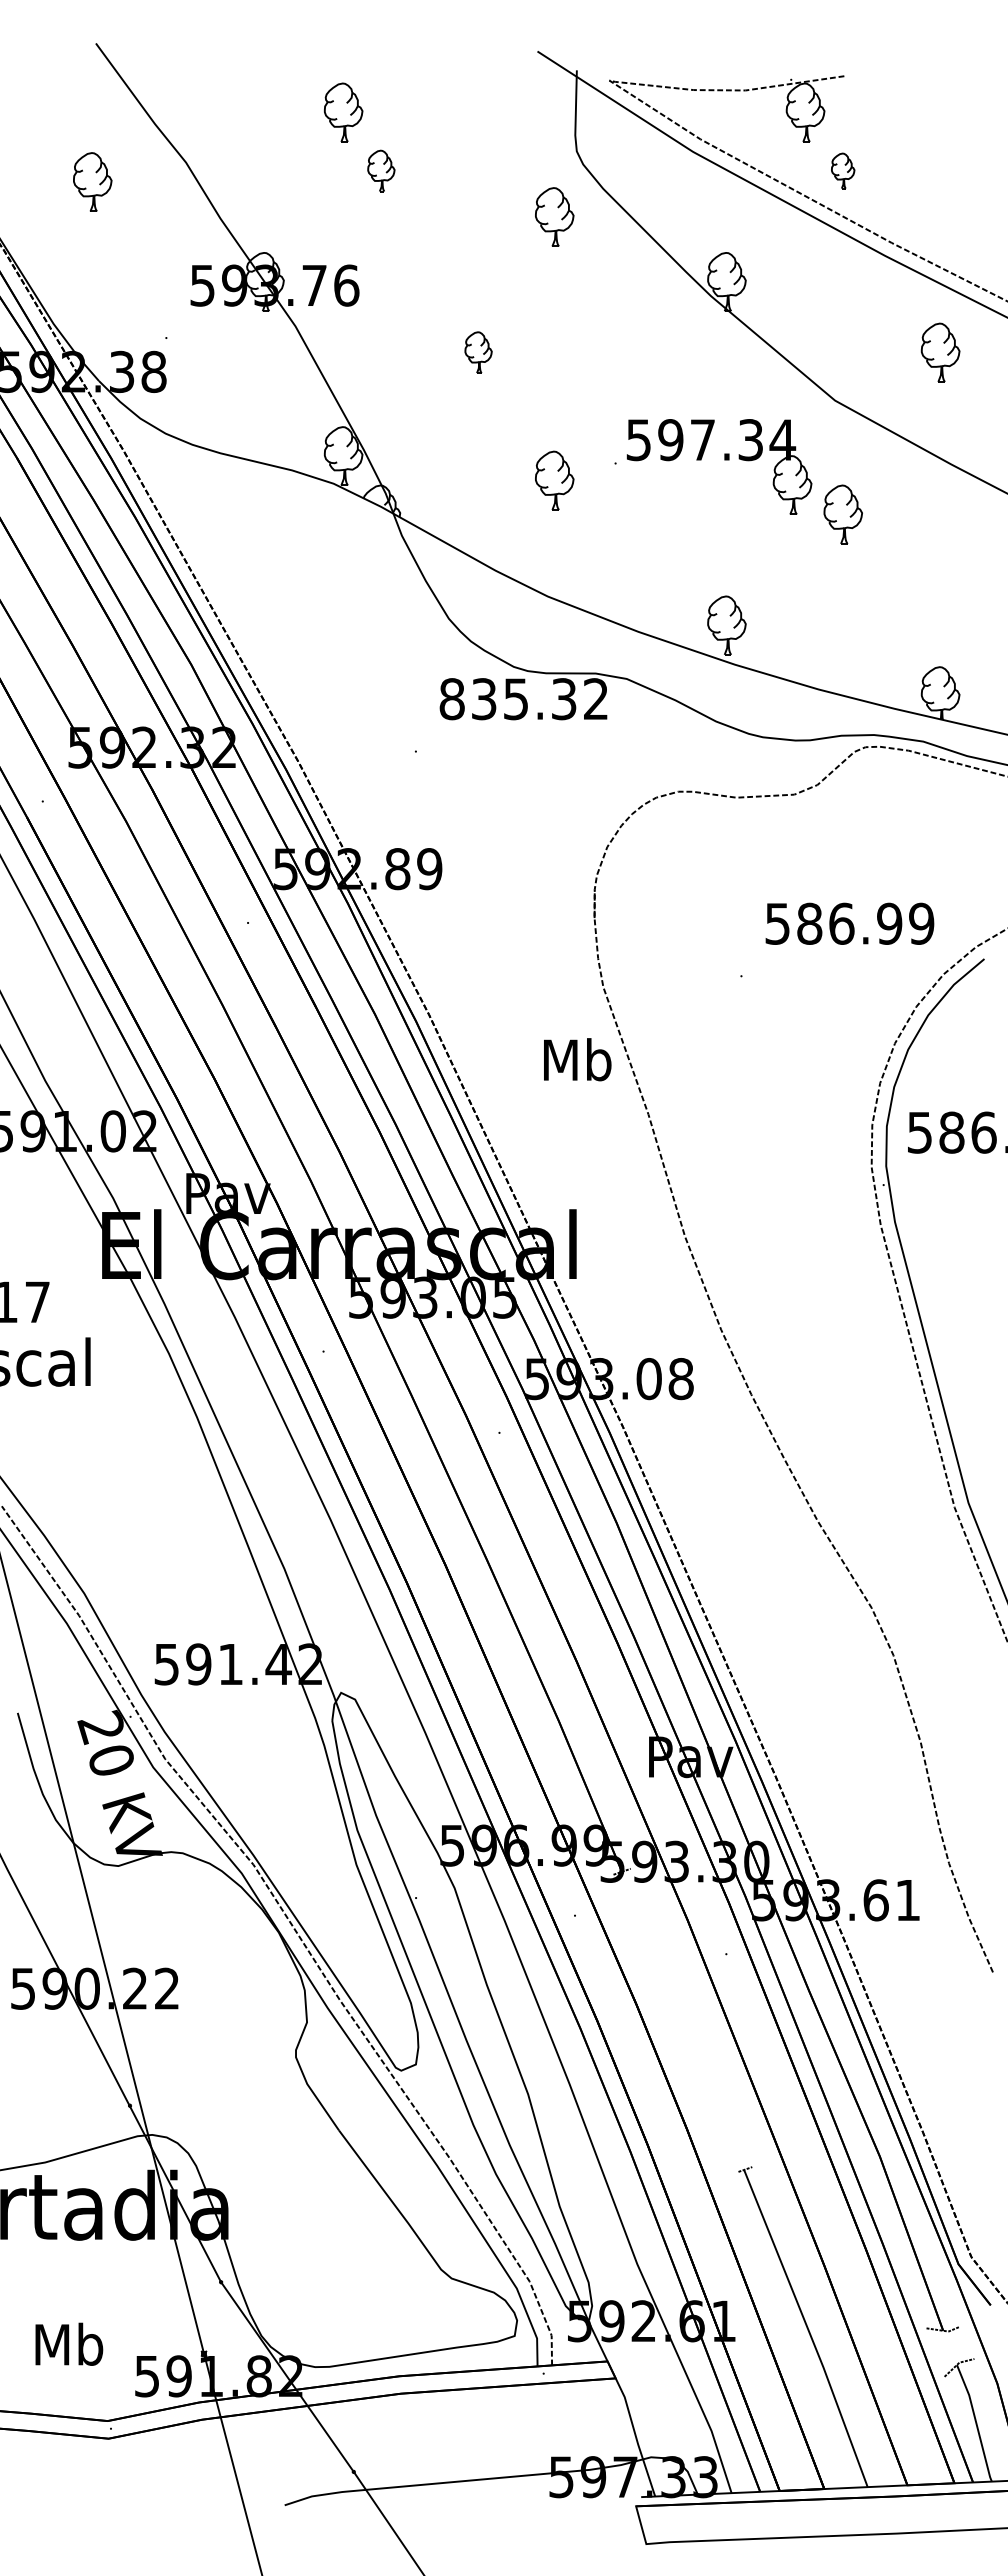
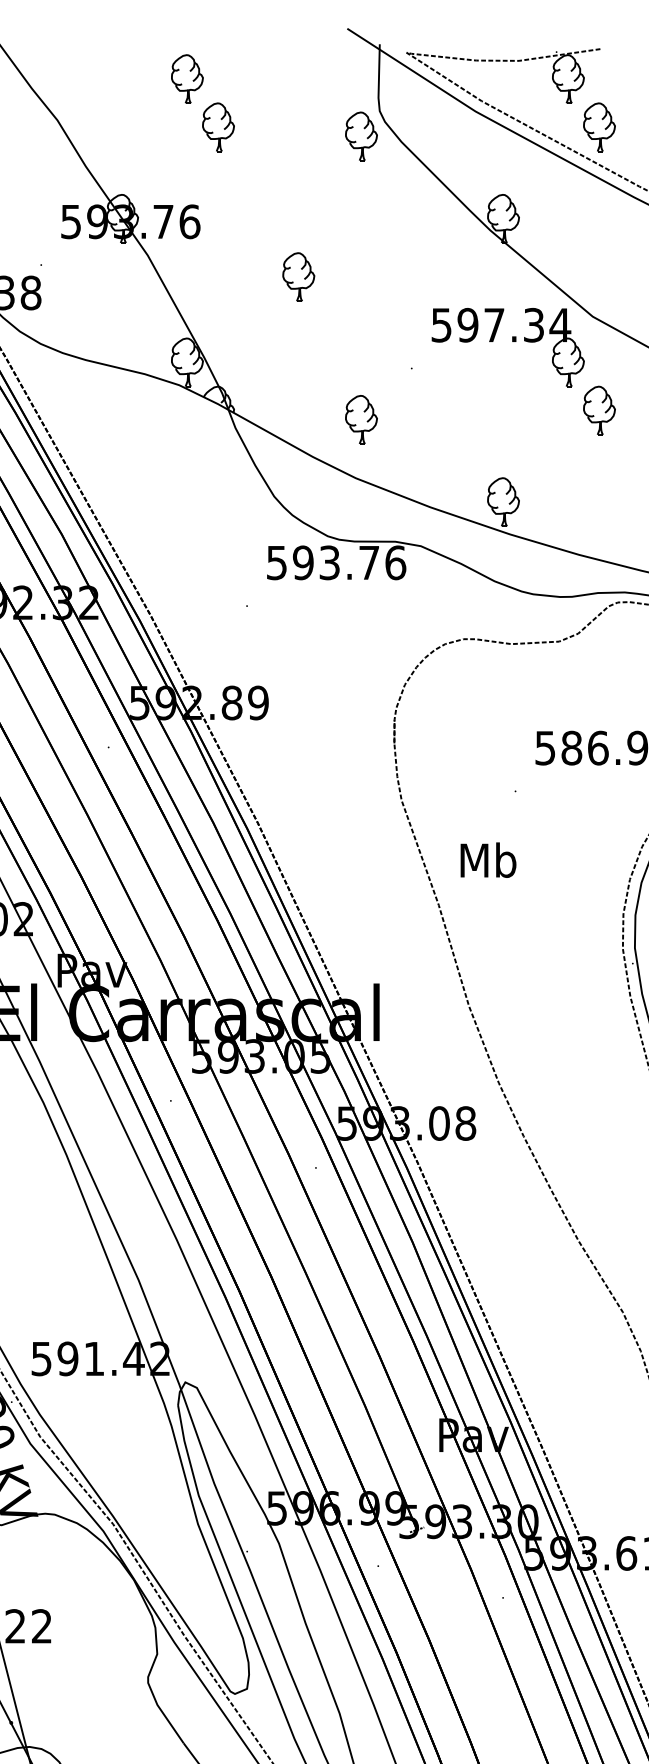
part: (381, 170) -> (218, 126), size x1.43
part: (842, 170) -> (598, 126), size x1.67
part: (554, 216) -> (361, 135), moved
part: (478, 352) -> (298, 276), size x1.43
part: (724, 460) -> (512, 342), moved
part: (554, 480) -> (361, 419), moved
text: (524, 699) -> (336, 563), 835.32 -> 593.76
text: (577, 1059) -> (488, 860), moved

